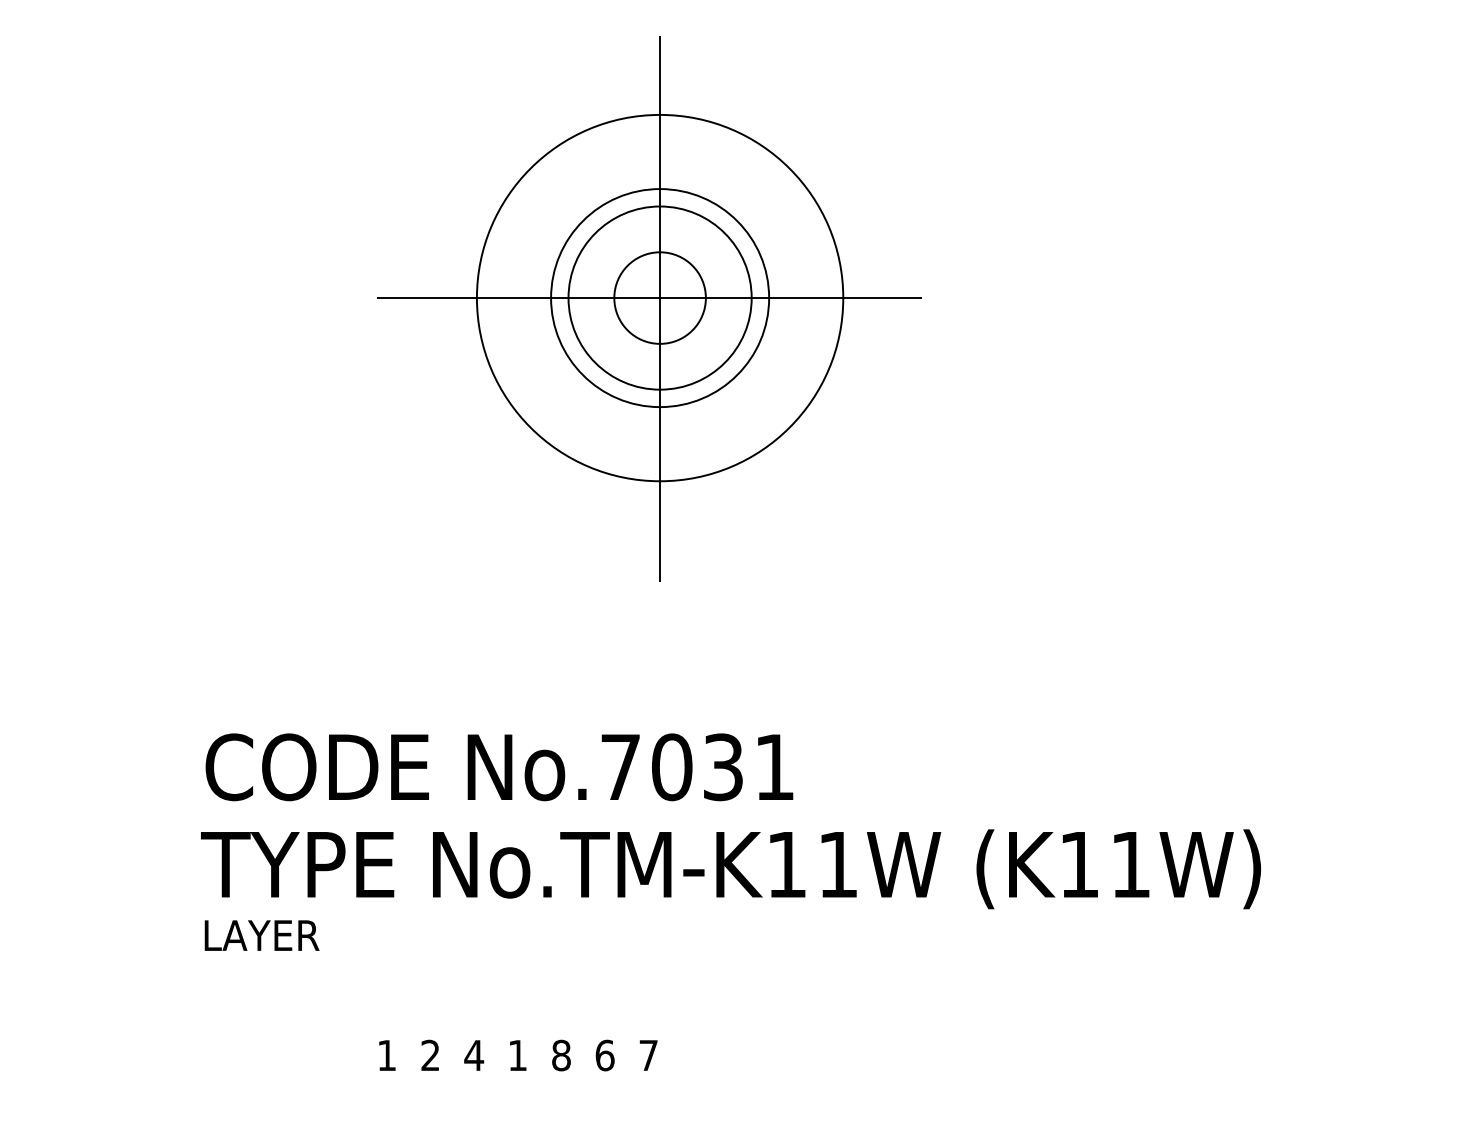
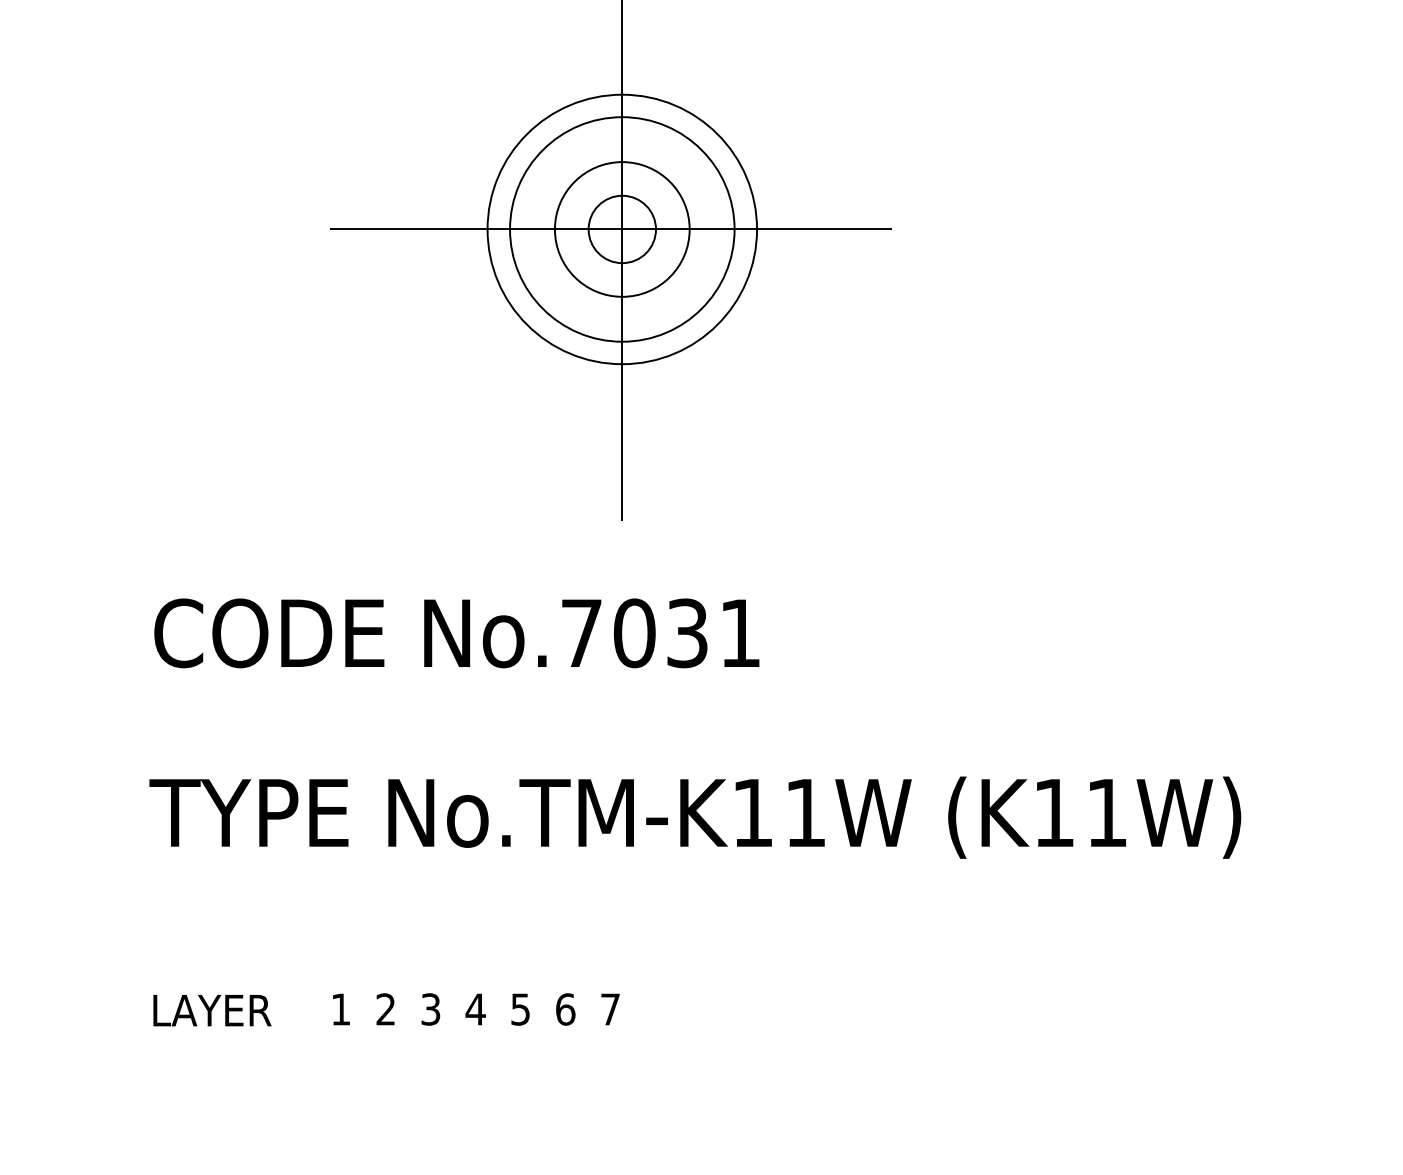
circle: (659, 297) -> (621, 228), size x0.71
circle: (659, 297) -> (621, 228), size x0.71
circle: (659, 297) -> (621, 228), size x0.71
text: (499, 767) -> (456, 633), moved
text: (261, 935) -> (211, 1010), moved
text: (474, 1055) -> (431, 1009), 4 -> 3
text: (517, 1055) -> (475, 1009), 1 -> 4
text: (561, 1055) -> (520, 1009), 8 -> 5

